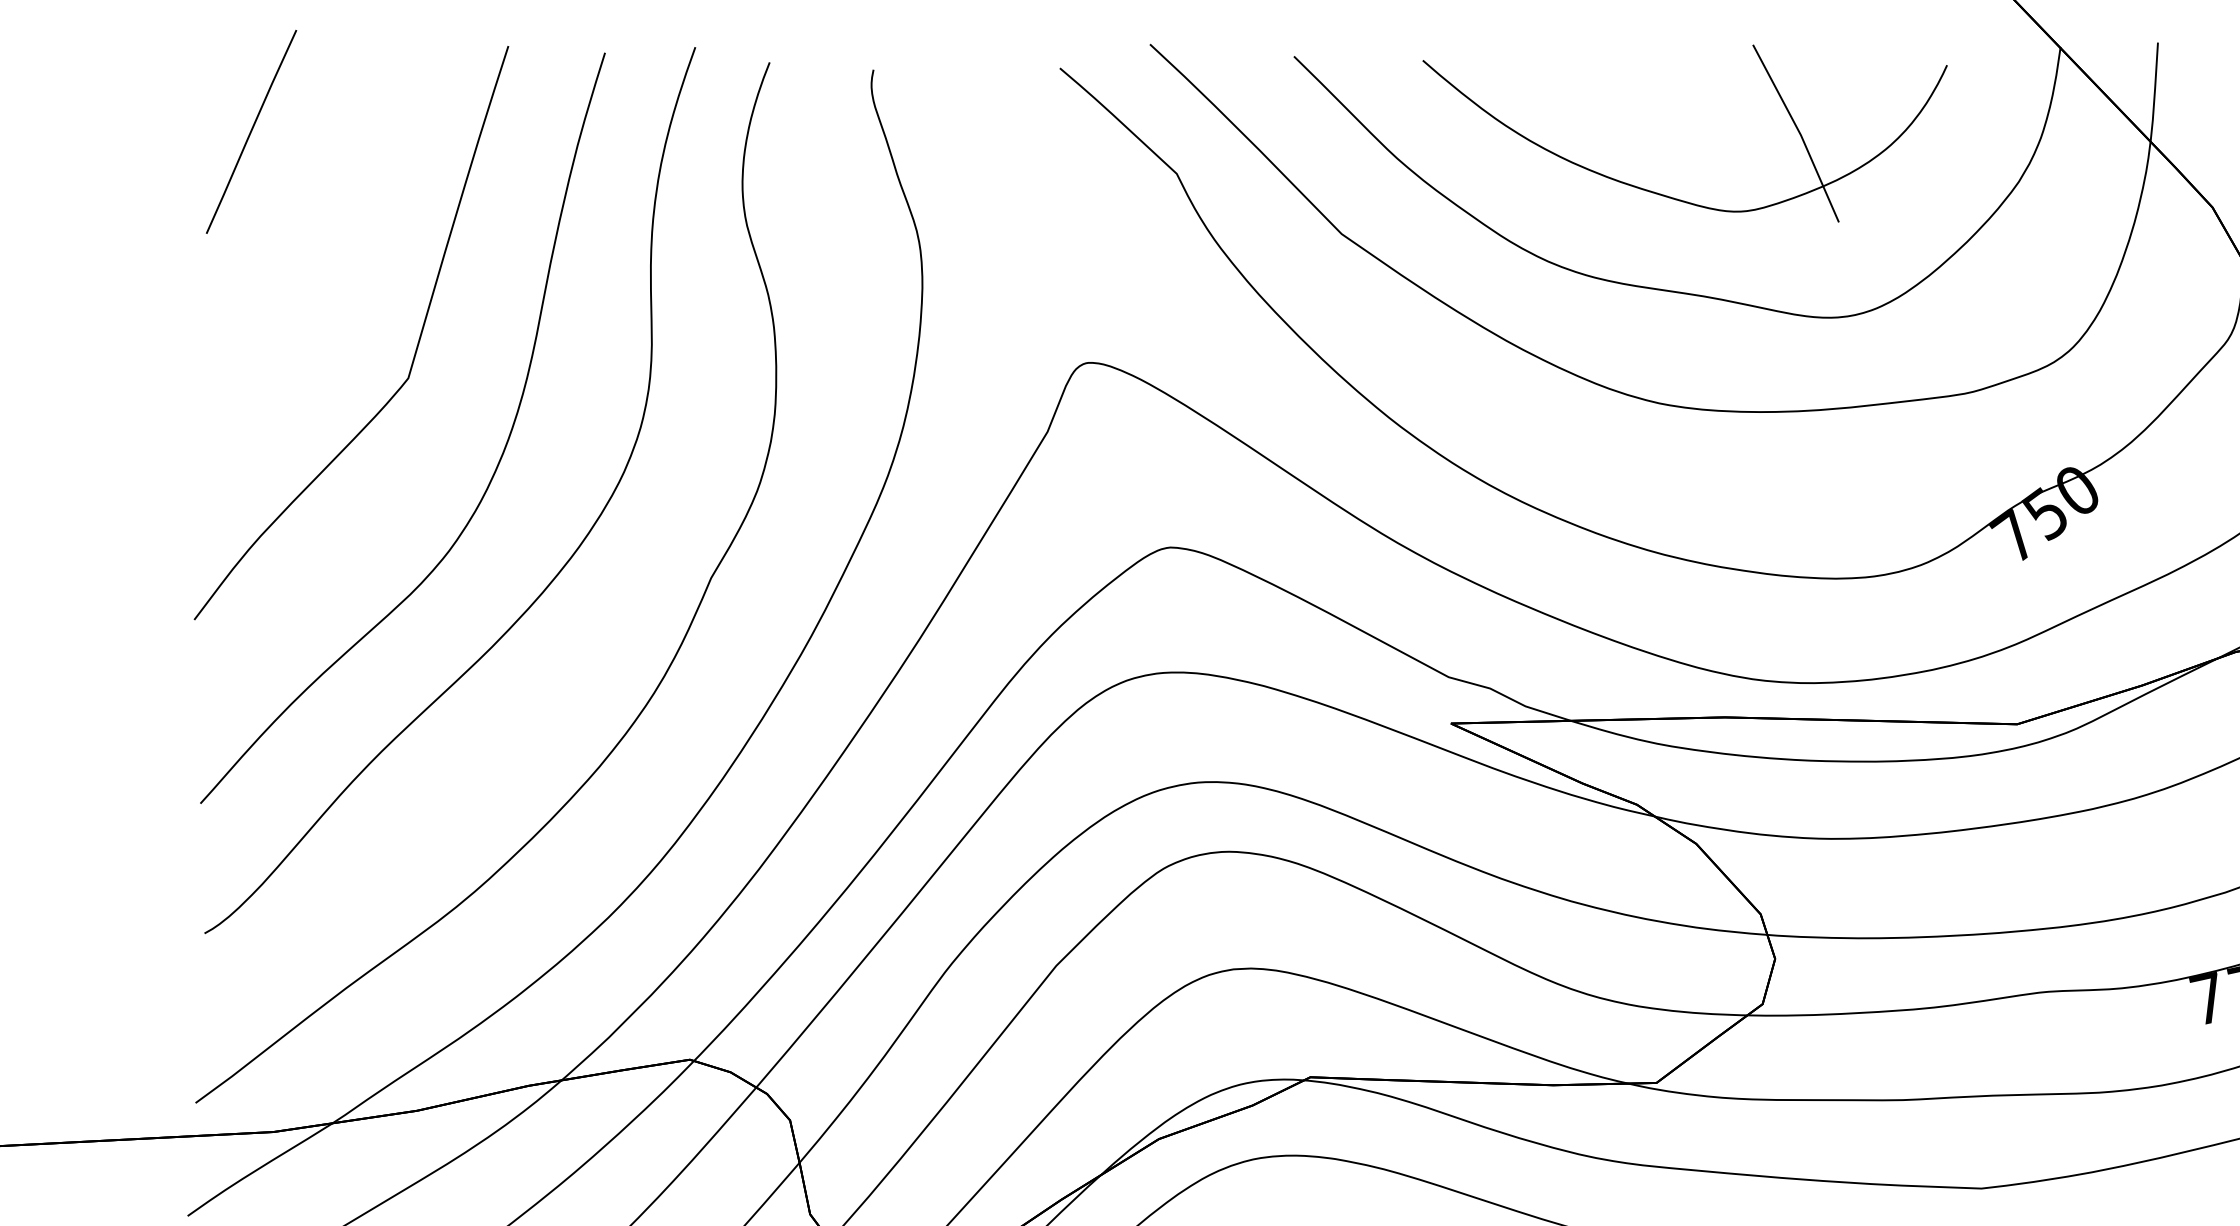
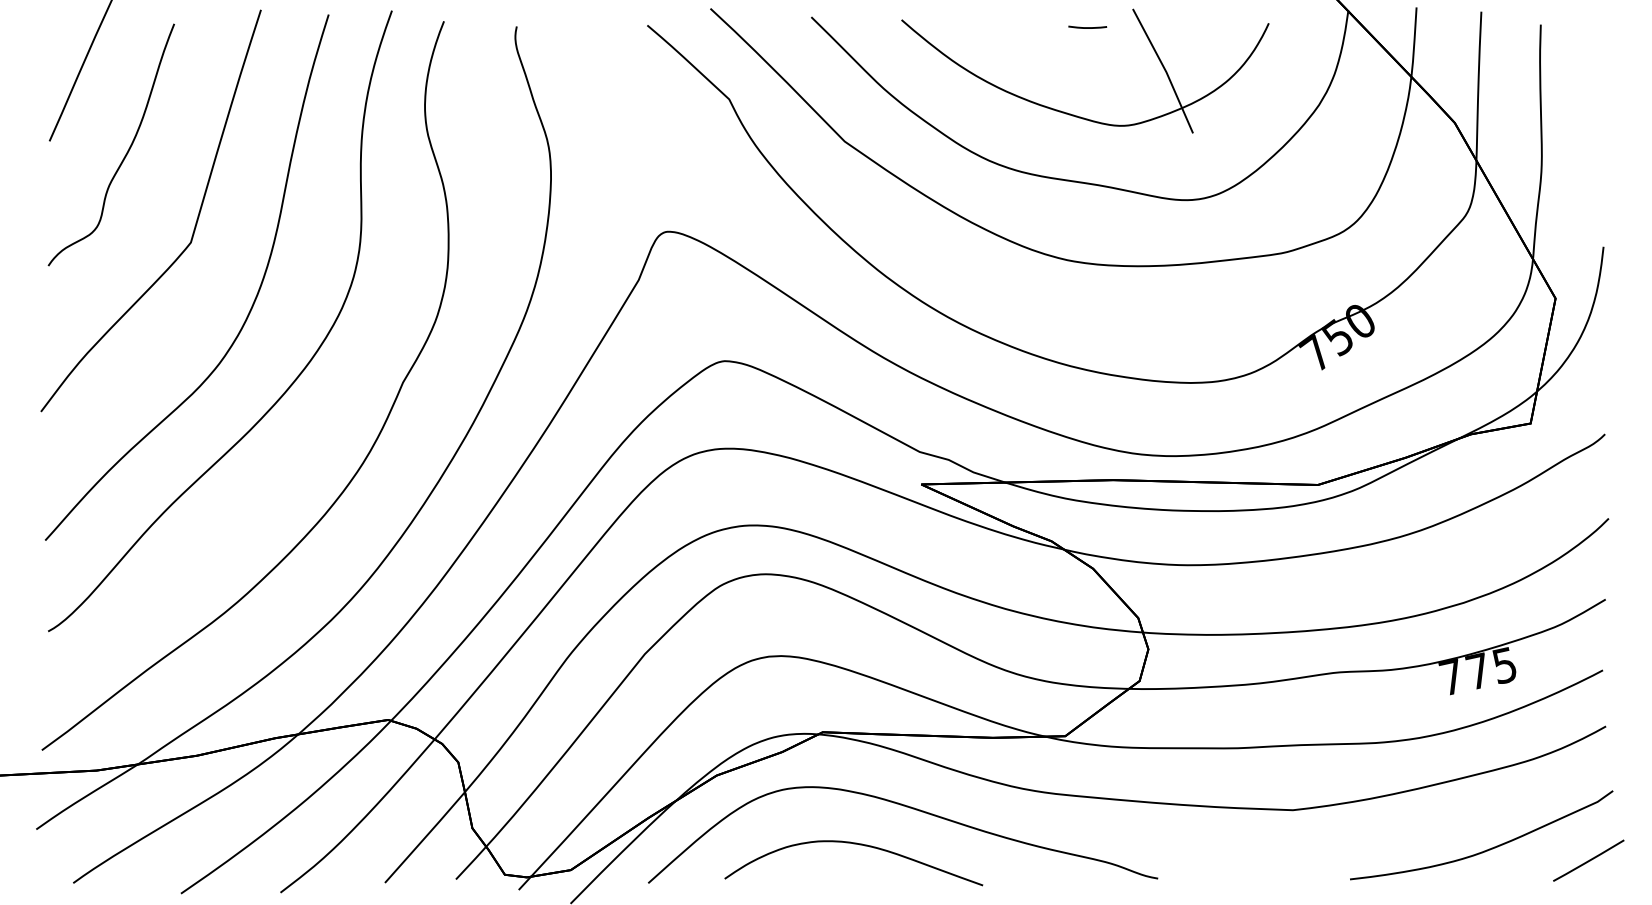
line: (1688, 71) -> (1087, 27), added
curve: (316, 249) -> (126, 152), added

